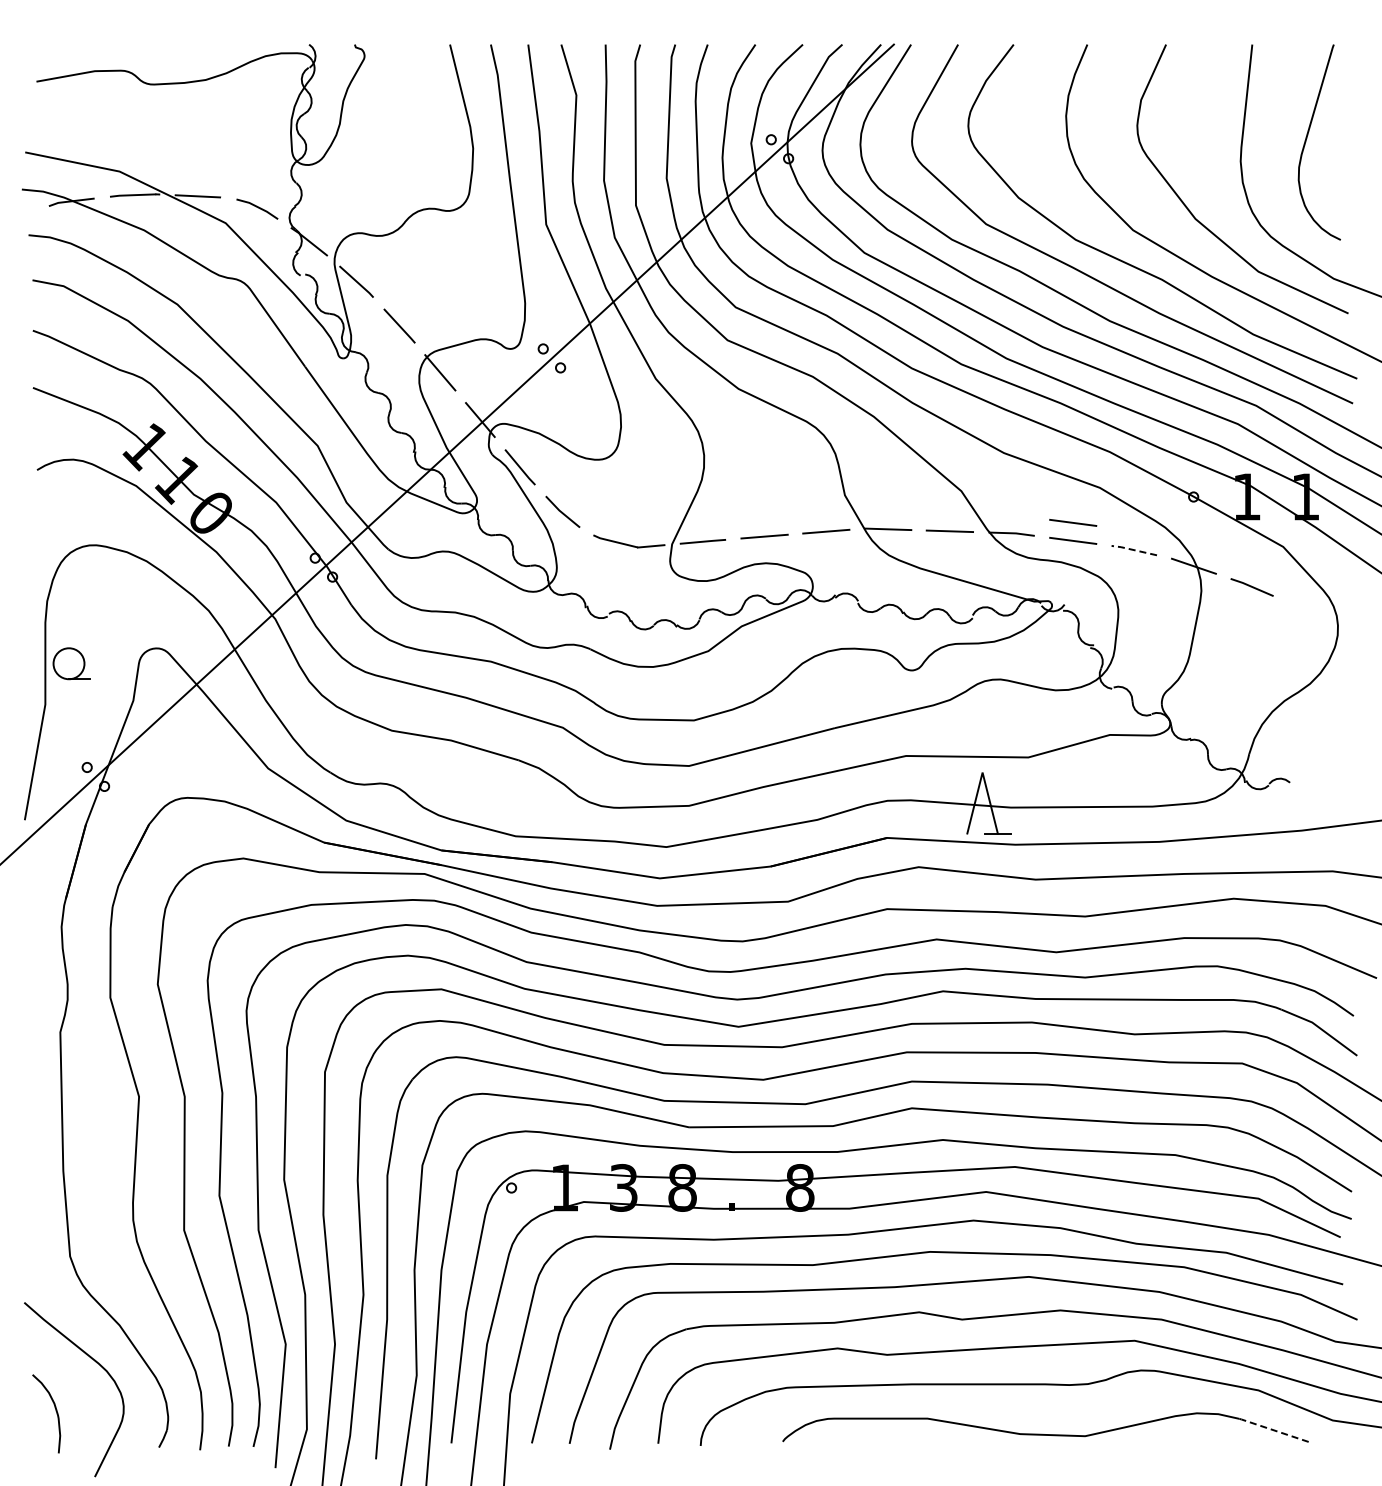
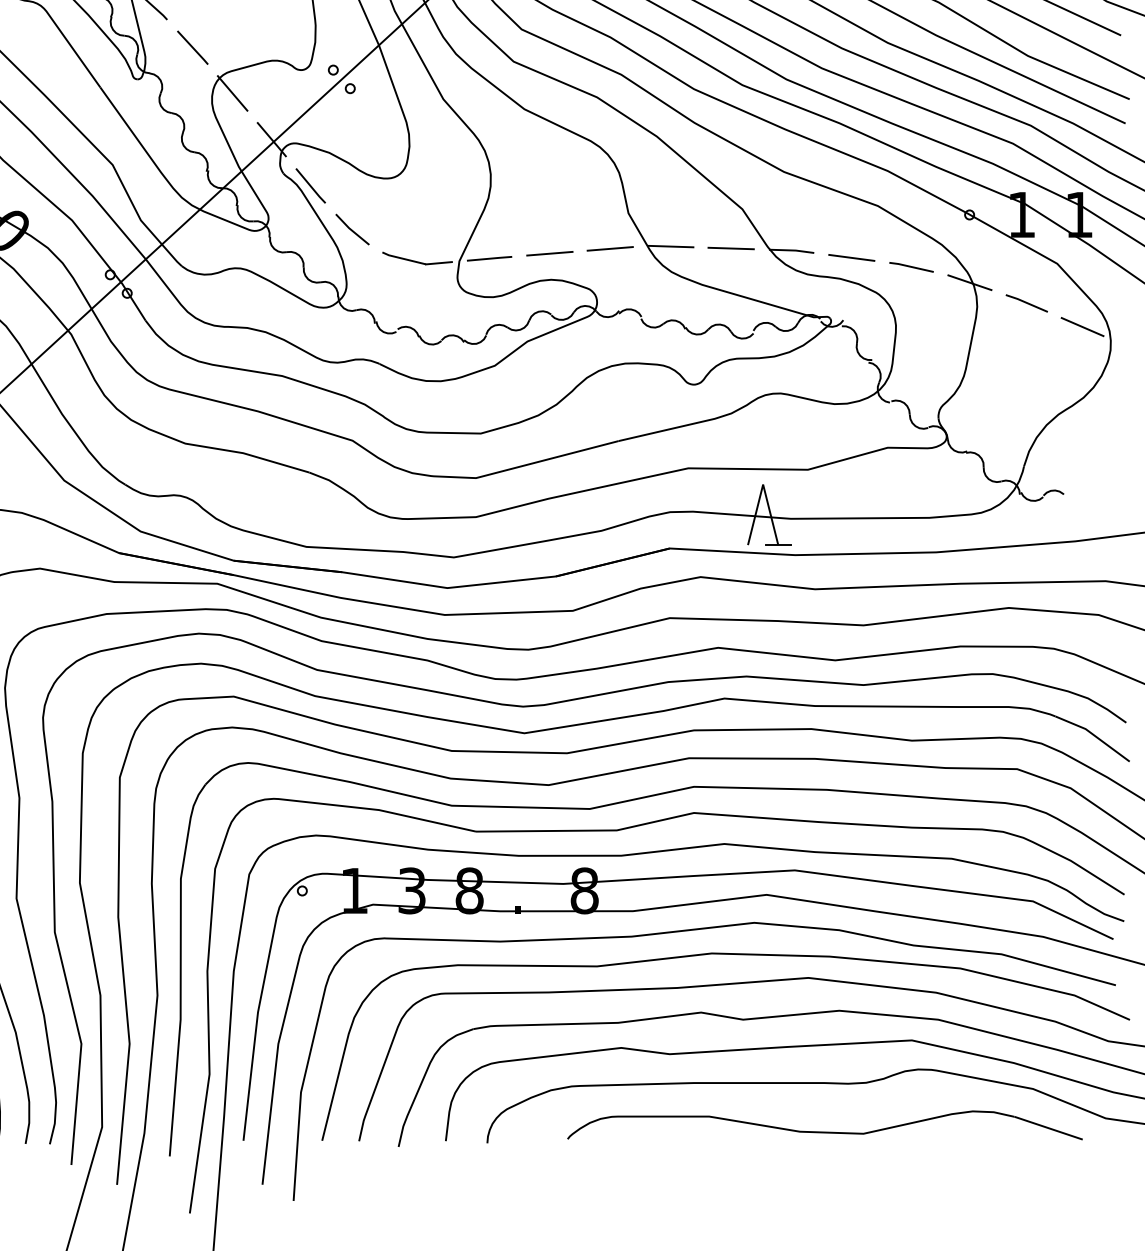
line: (1073, 522) -> (852, 239), removed
line: (1133, 550) -> (910, 267), dashed -> solid
line: (1308, 611) -> (1081, 326), added
line: (1273, 1430) -> (1047, 1128), dashed -> solid

